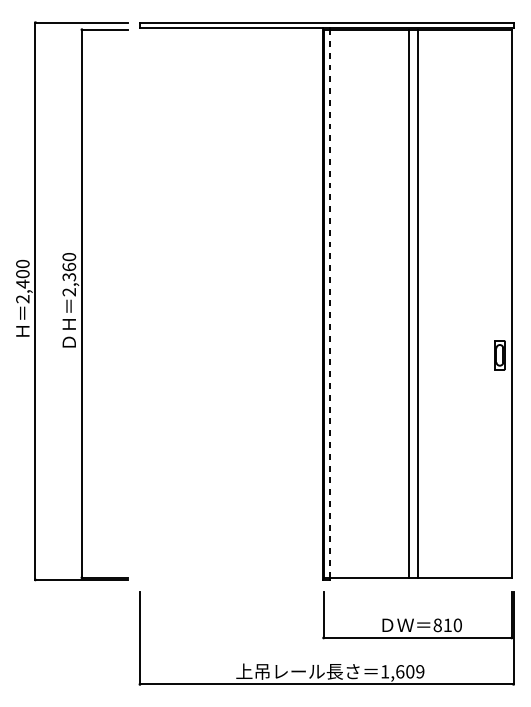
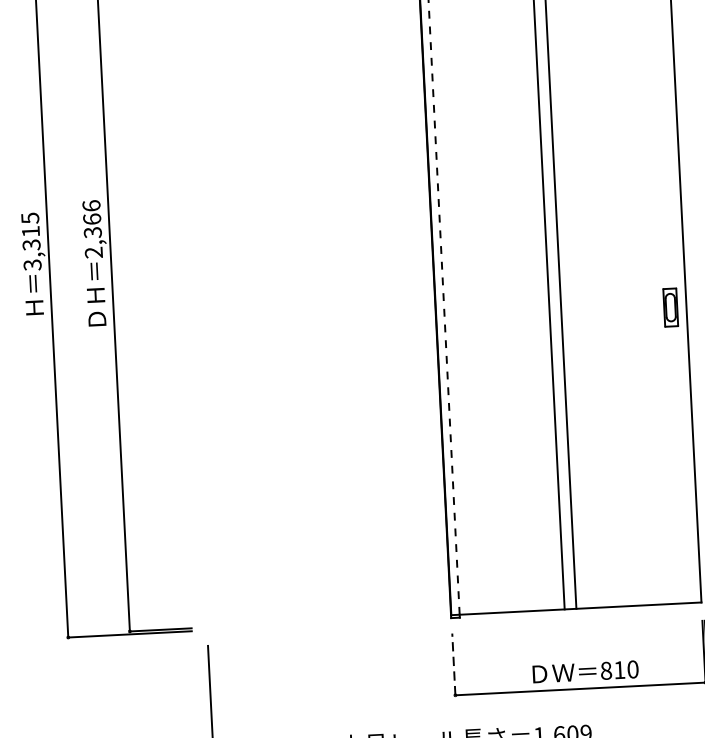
text: (68, 256) -> (90, 205), 2,360 -> 2,366
text: (22, 281) -> (30, 241), 2,400 -> 3,315
line: (323, 614) -> (453, 664), solid -> dashed

